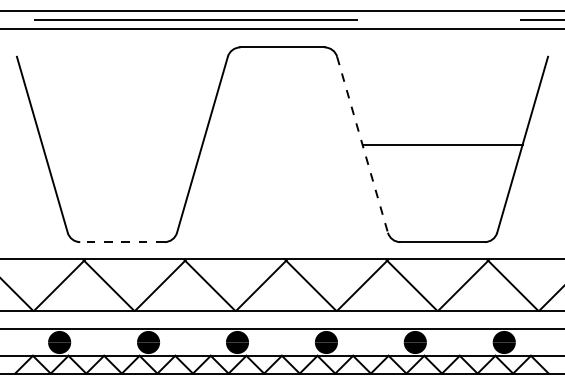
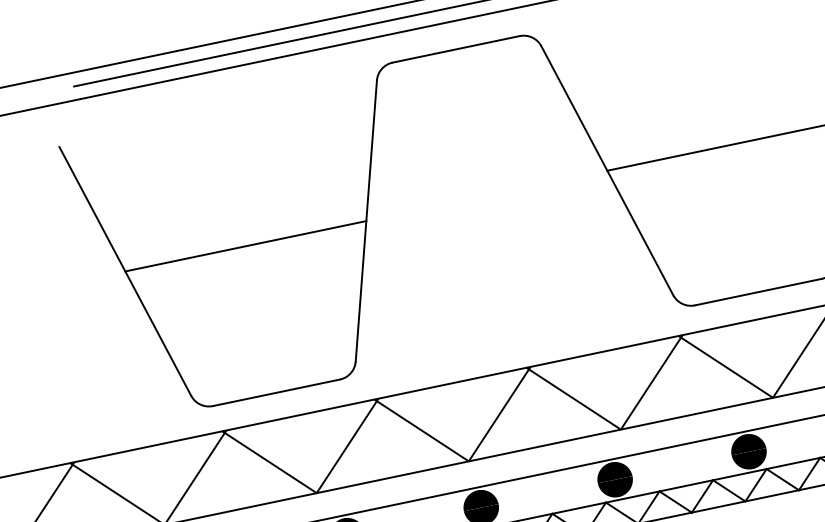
line: (122, 144) -> (245, 245), added
line: (362, 144) -> (607, 170), dashed -> solid
line: (121, 242) -> (275, 393), dashed -> solid

